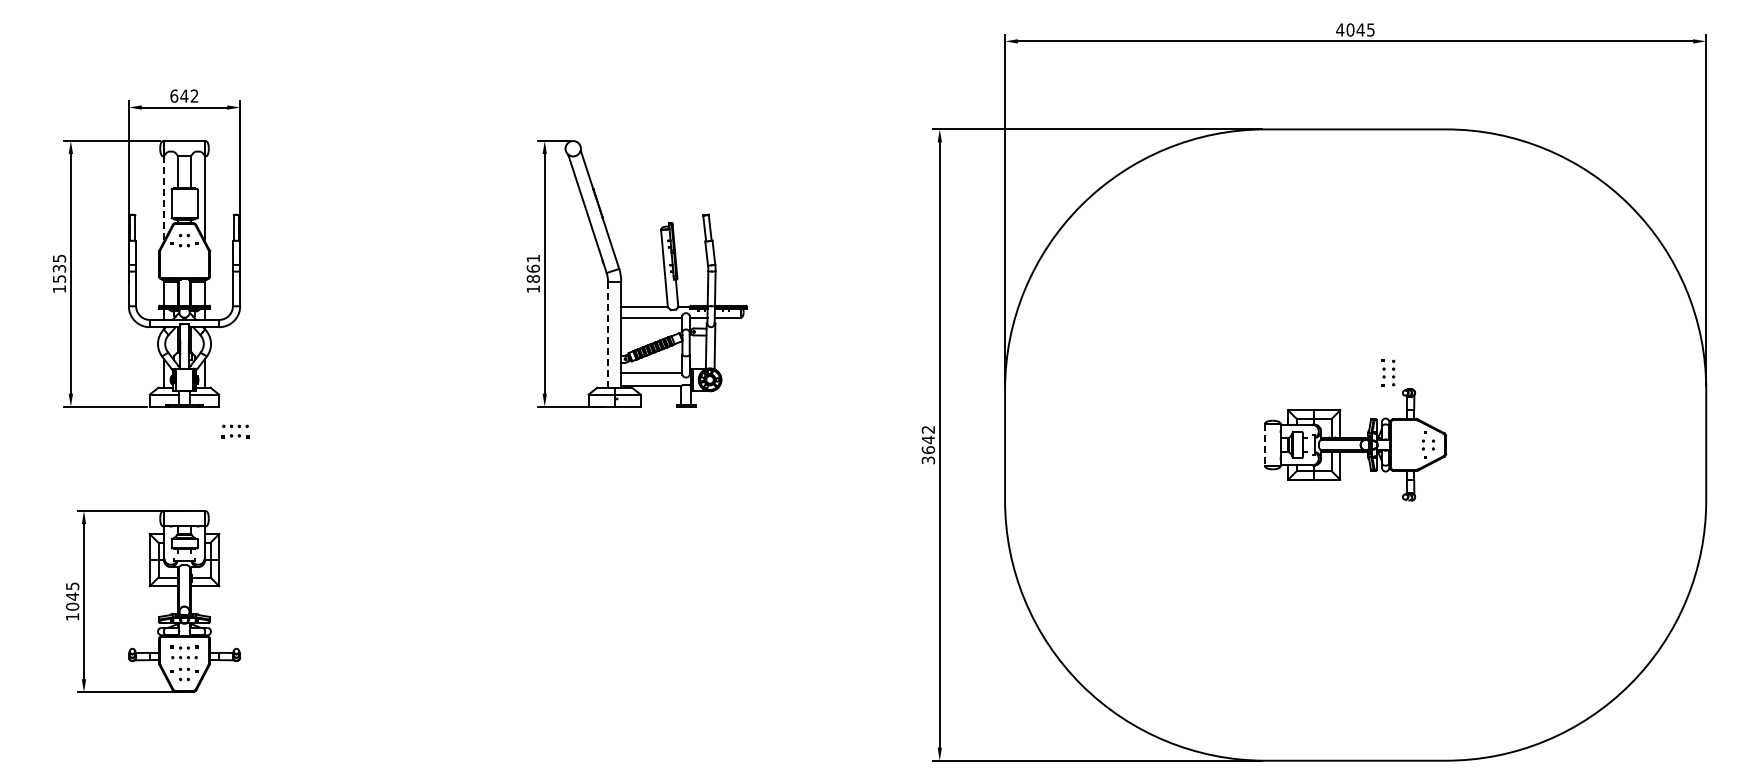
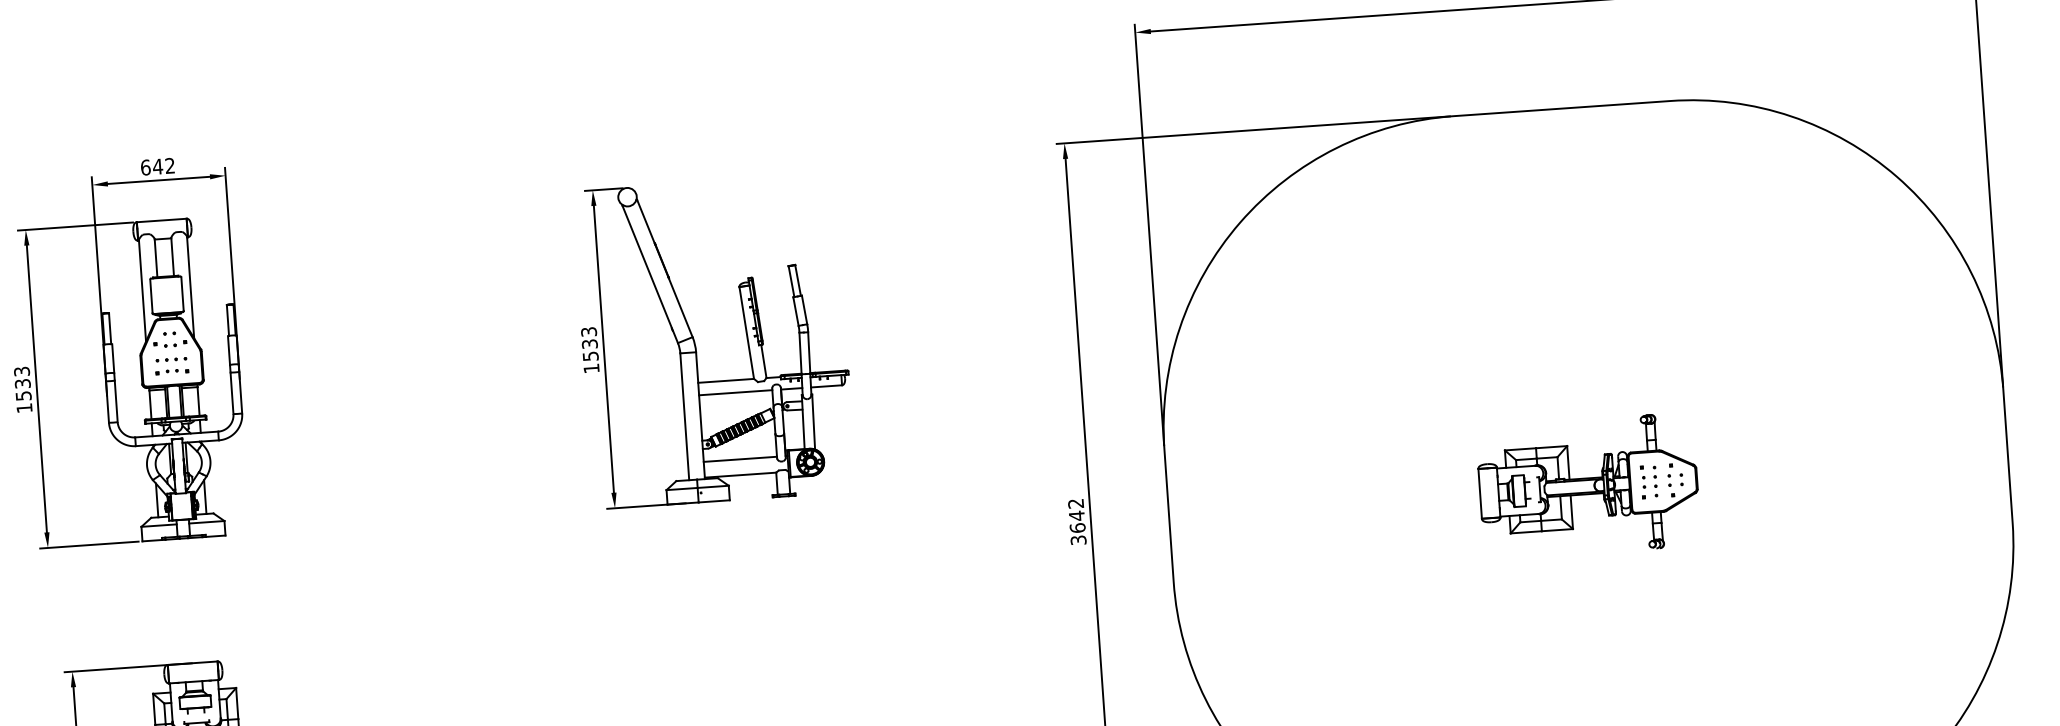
line: (164, 198) -> (142, 290), dashed -> solid
text: (58, 258) -> (20, 371), 1535 -> 1533
text: (533, 268) -> (589, 343), 1861 -> 1533
line: (608, 334) -> (685, 416), dashed -> solid
part: (1388, 372) -> (1649, 481), moved
part: (235, 431) -> (171, 365), moved
line: (1265, 445) -> (1480, 494), dashed -> solid

